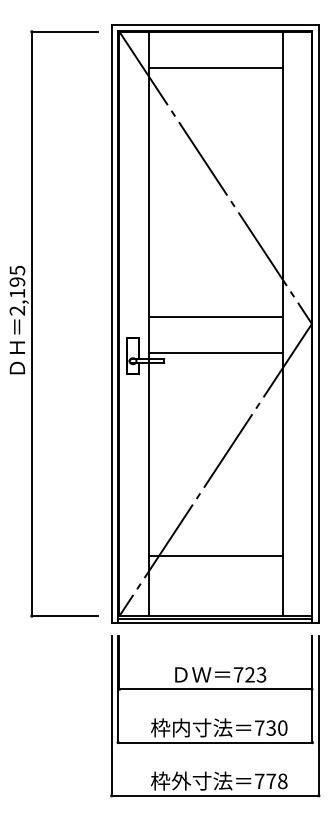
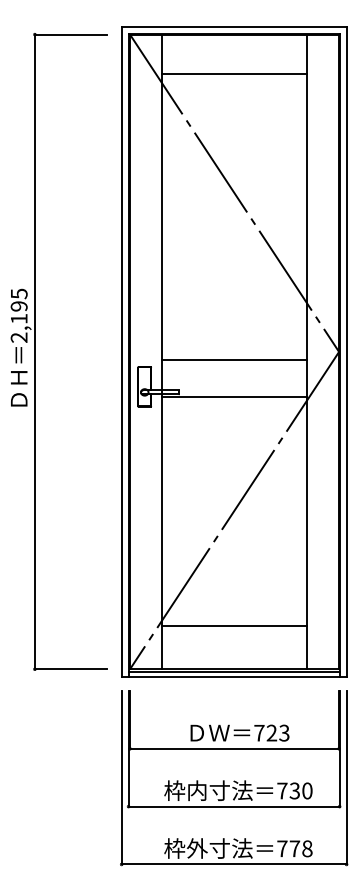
line: (215, 317) -> (234, 359), moved
line: (215, 353) -> (234, 397), moved
line: (215, 555) -> (234, 625), moved

